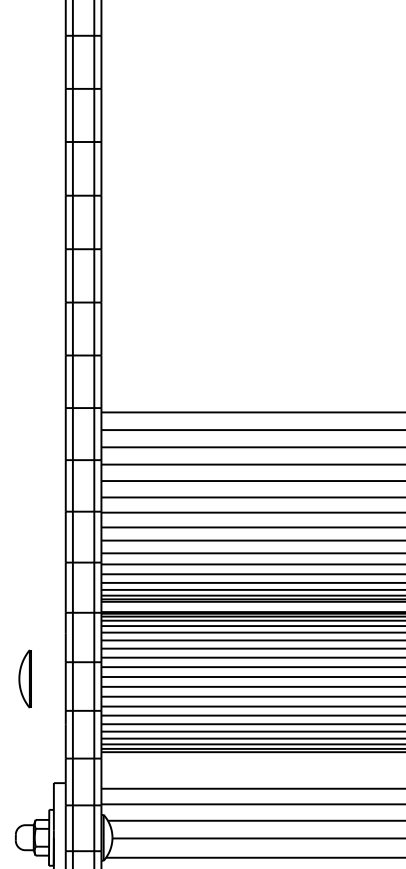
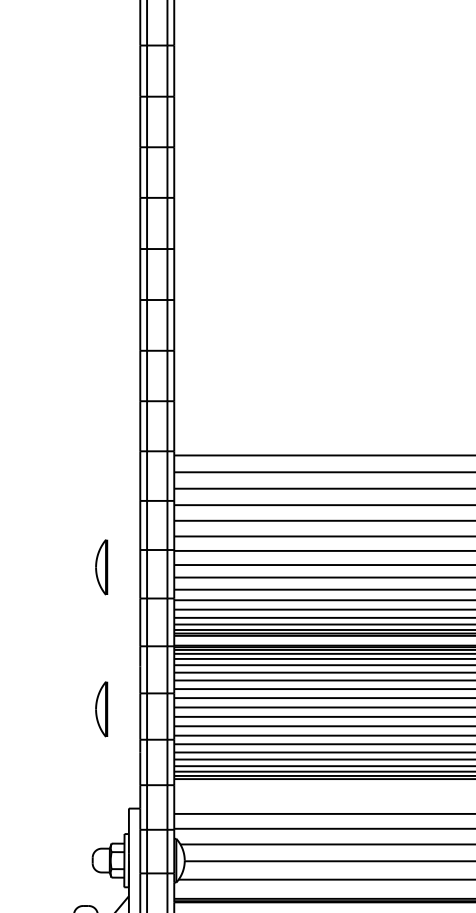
part: (25, 530) -> (101, 567), added

